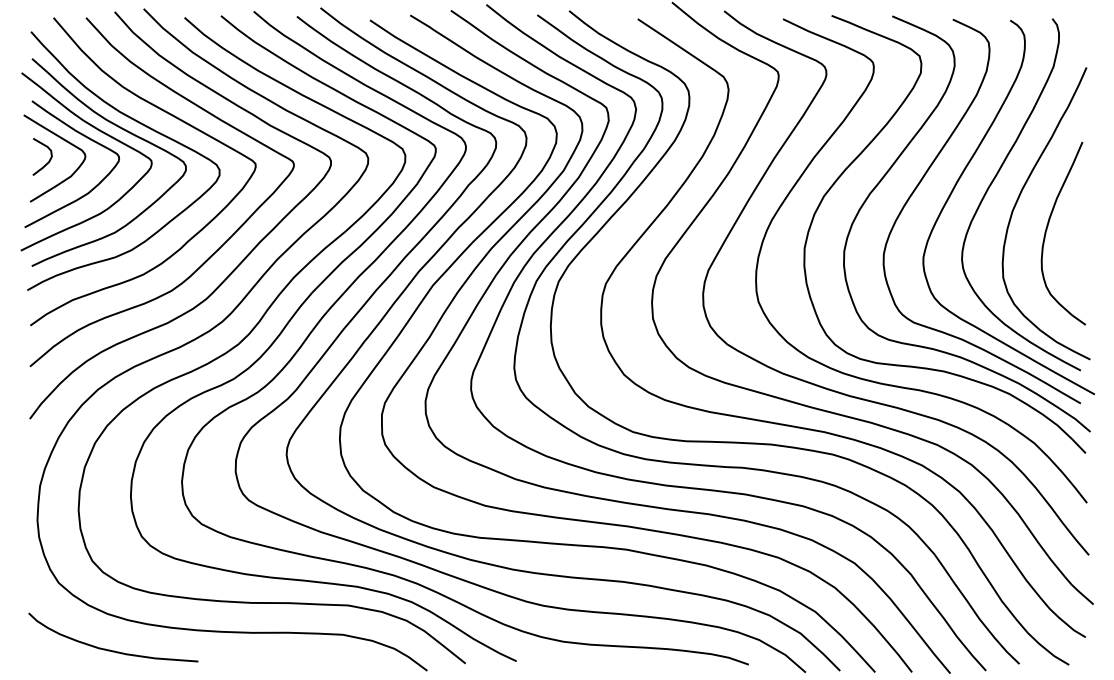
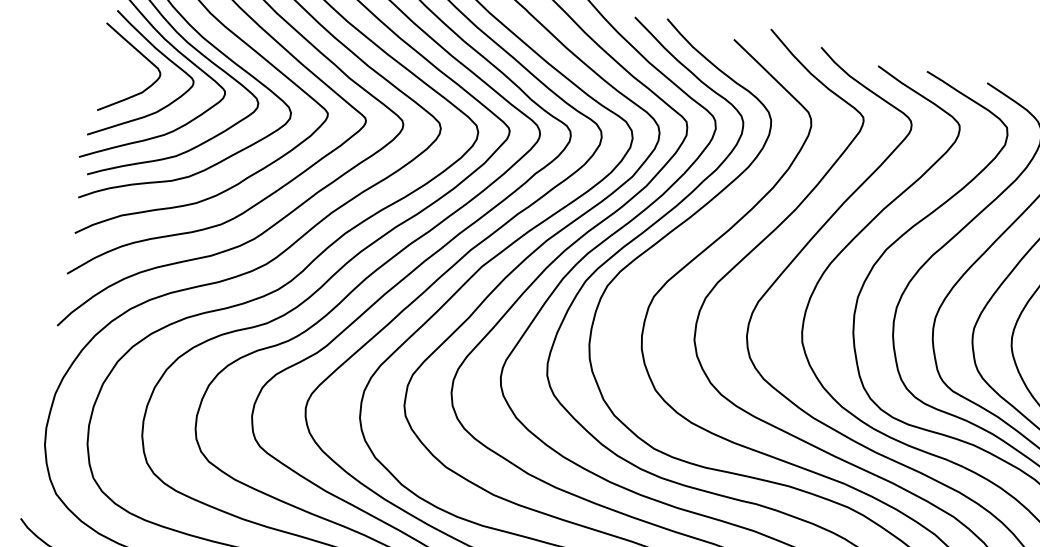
curve: (48, 160) -> (122, 72), removed

